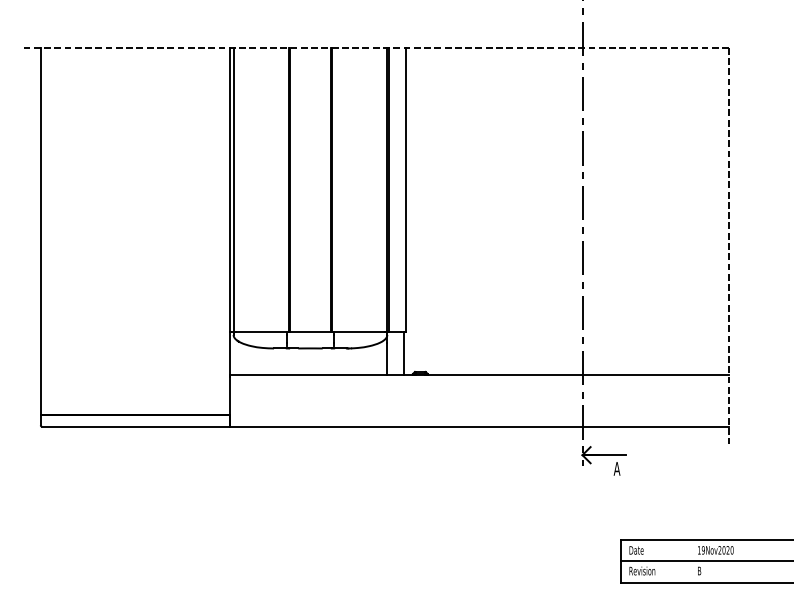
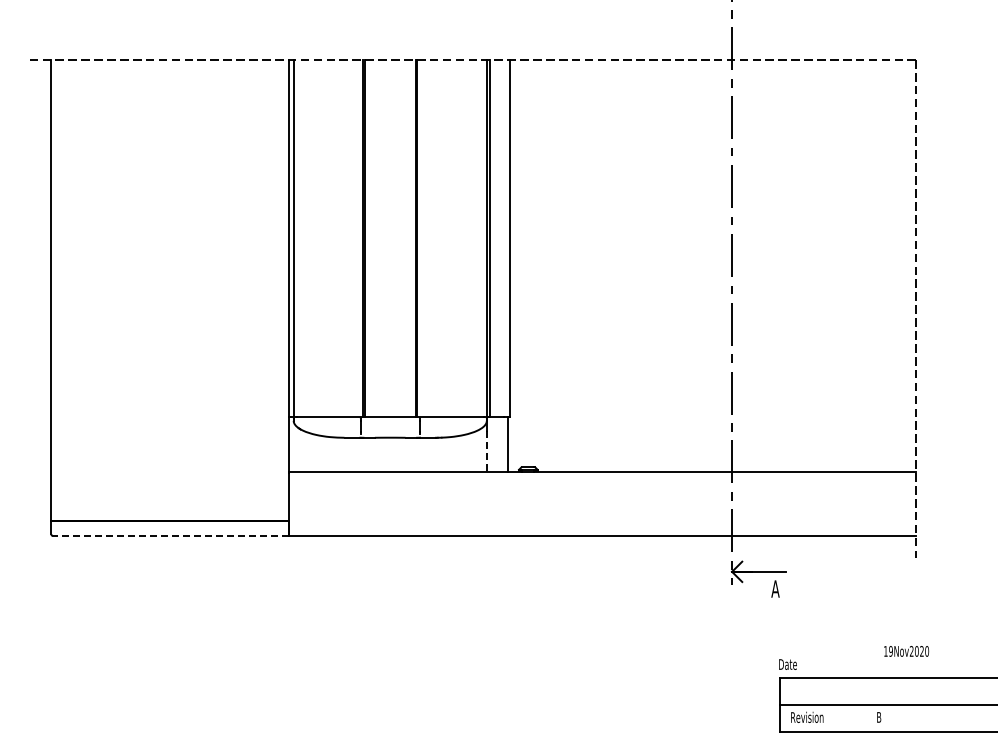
line: (387, 359) -> (486, 451), solid -> dashed
line: (135, 427) -> (170, 536), solid -> dashed
text: (636, 550) -> (787, 664), moved
text: (715, 550) -> (906, 651), moved

